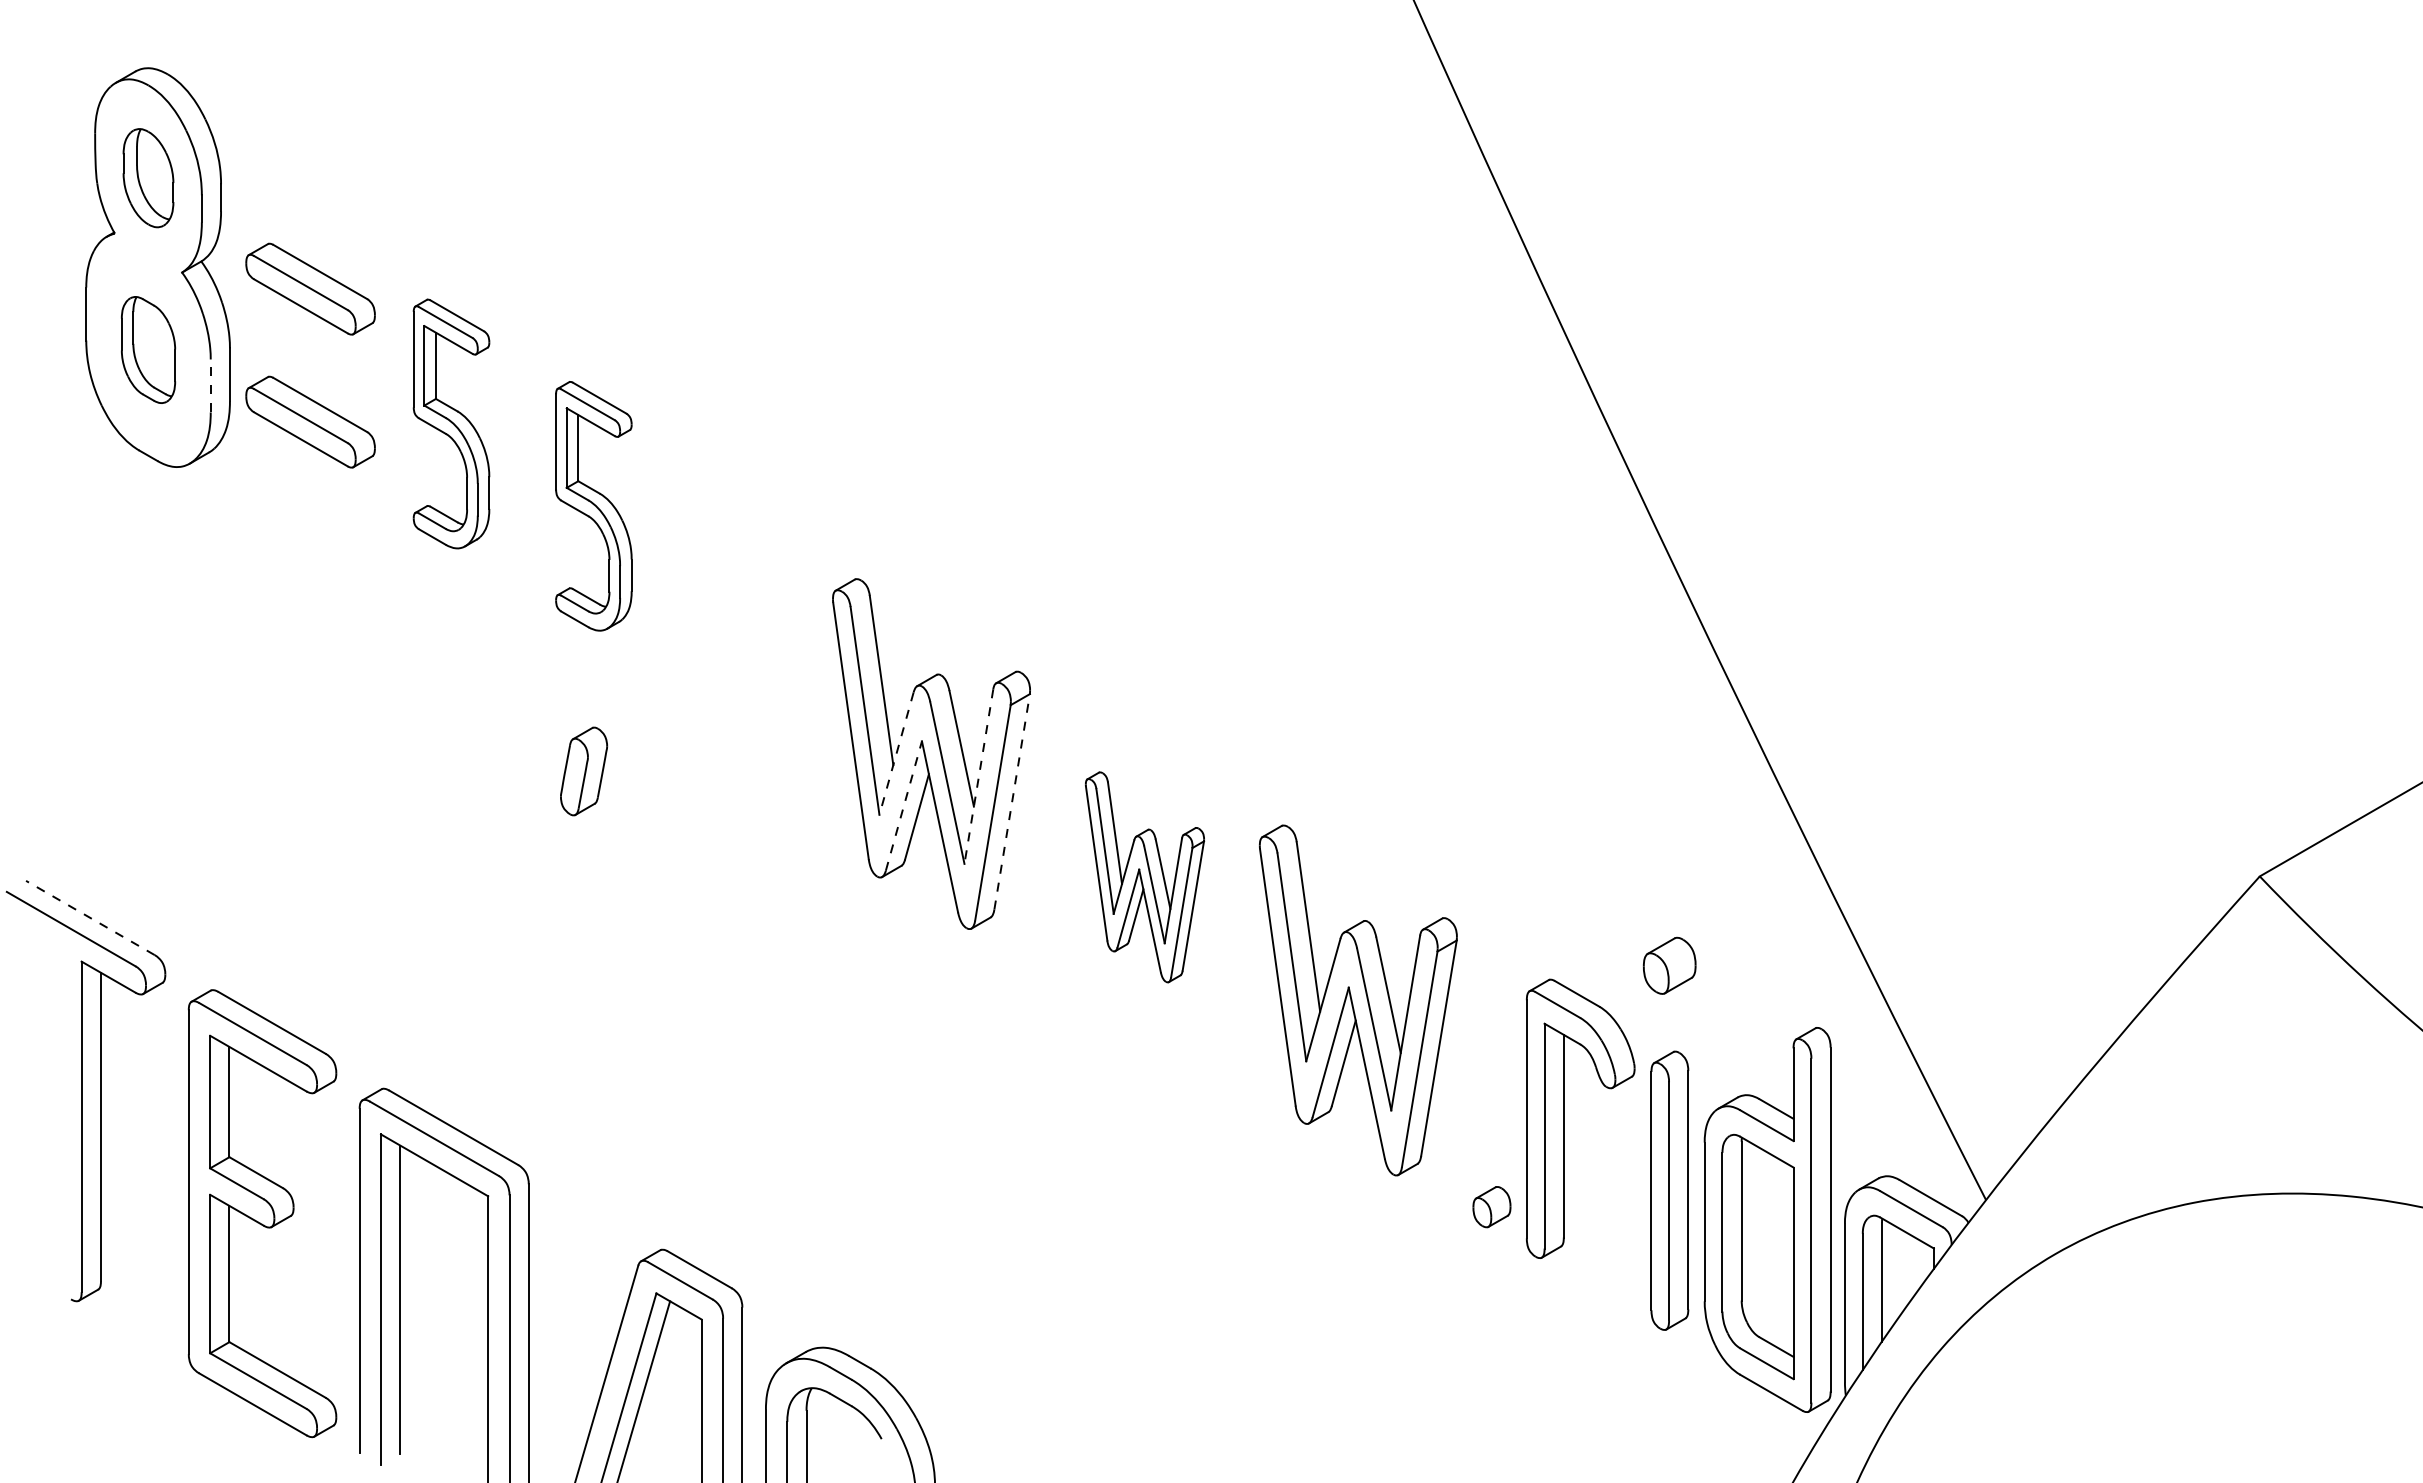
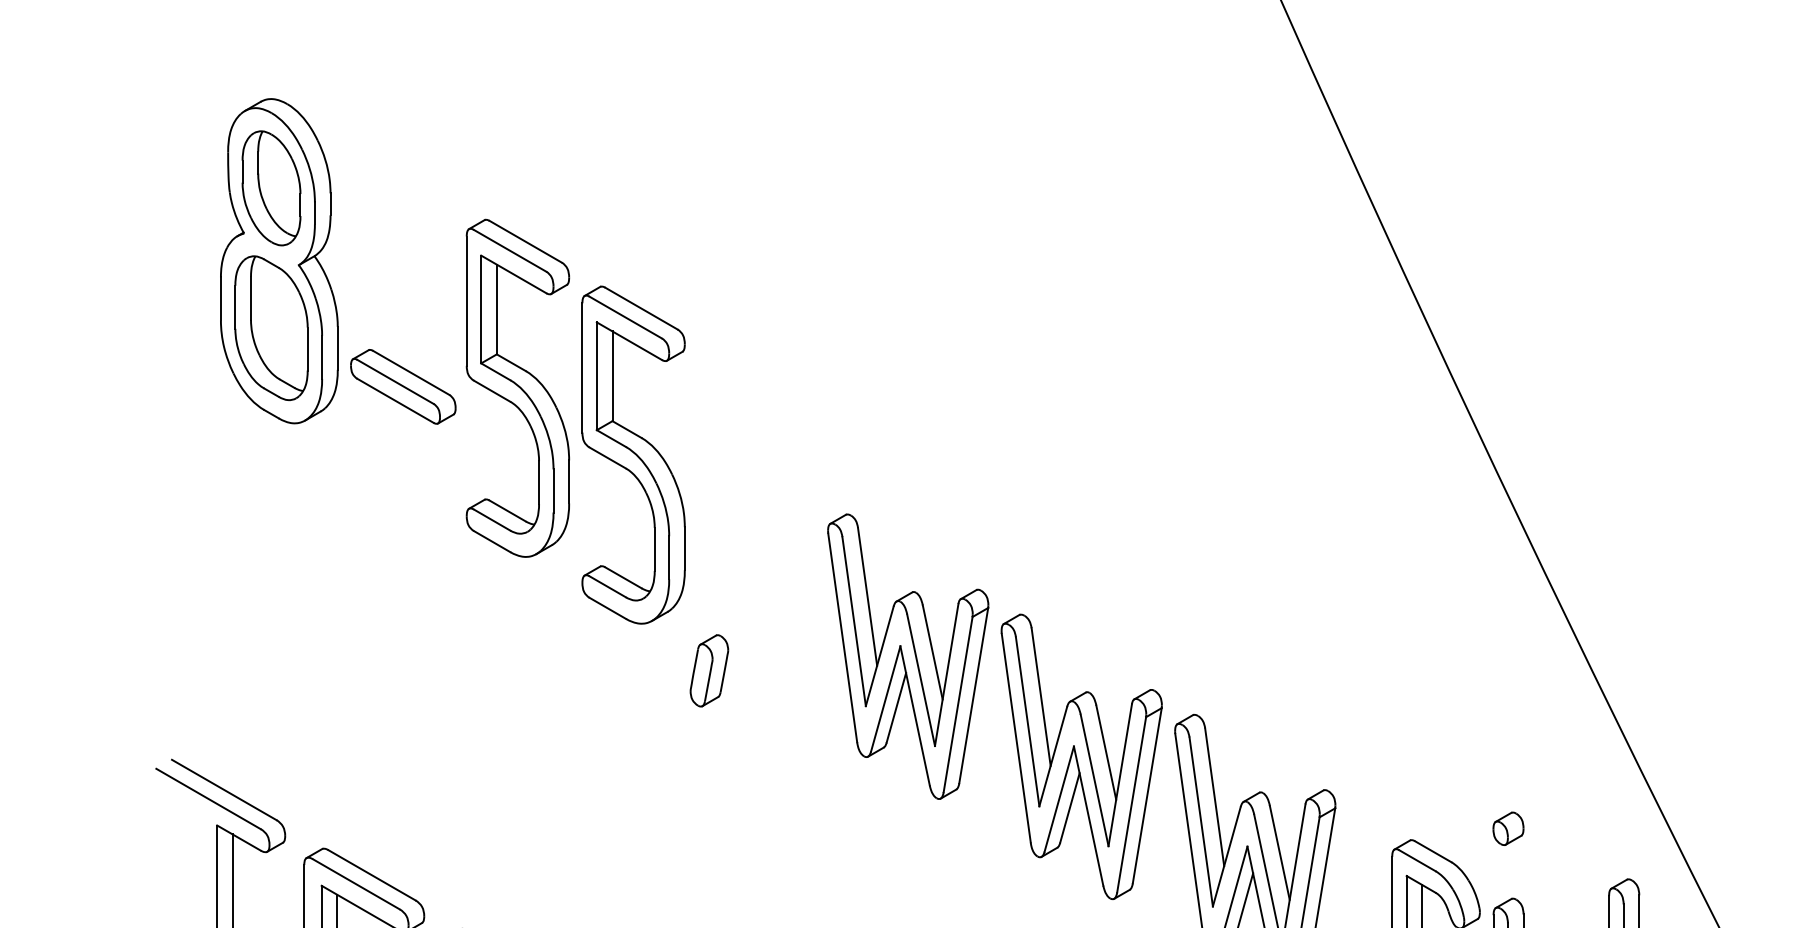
part: (148, 178) -> (271, 188), size x1.43
part: (310, 288) -> (403, 278), removed
part: (148, 349) -> (271, 327), size x1.67
line: (210, 385) -> (321, 357), dashed -> solid
part: (451, 423) -> (517, 387), size x1.67
part: (593, 506) -> (633, 455), size x1.67
line: (896, 753) -> (879, 656), dashed -> solid
part: (584, 771) -> (709, 670), moved
line: (978, 777) -> (946, 675), dashed -> solid
line: (1012, 801) -> (974, 695), dashed -> solid
line: (904, 805) -> (886, 698), dashed -> solid
part: (1144, 877) -> (1081, 757), size x1.67
line: (89, 917) -> (223, 789), dashed -> solid
part: (1669, 965) -> (1508, 828), size x0.71

